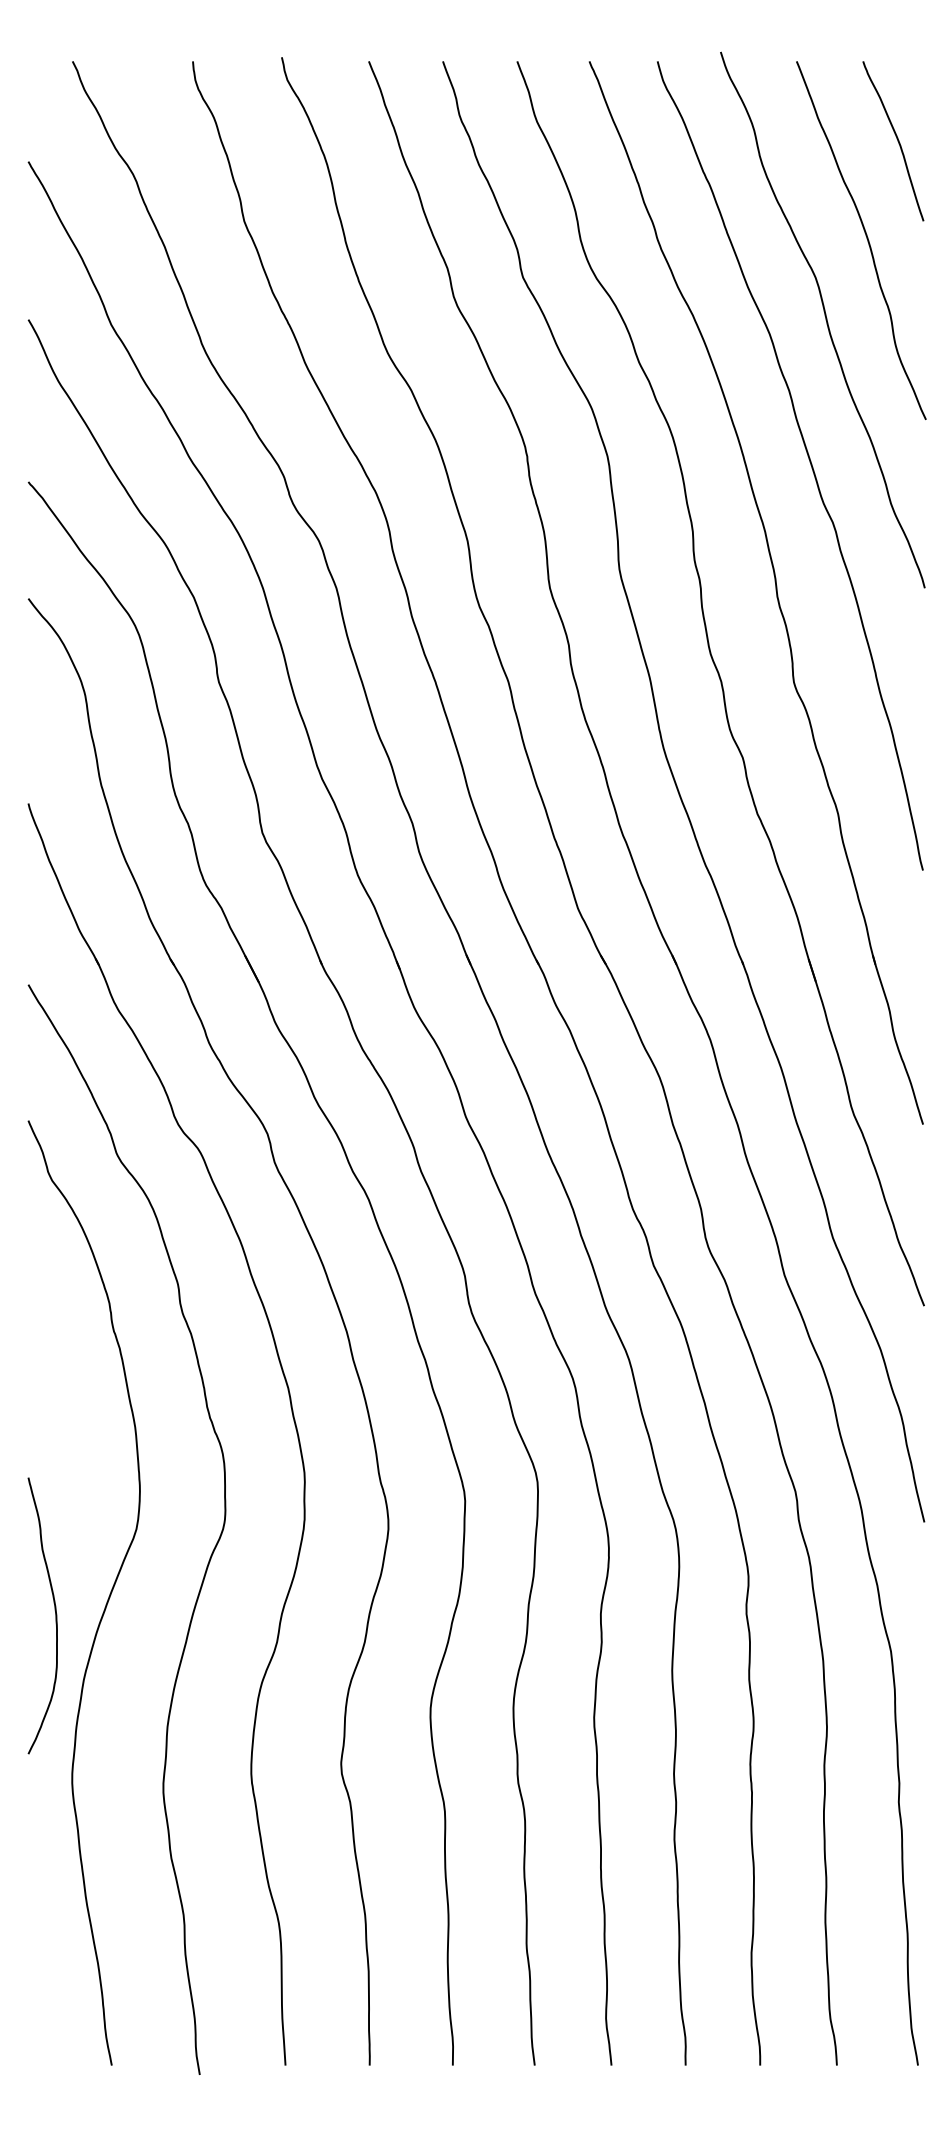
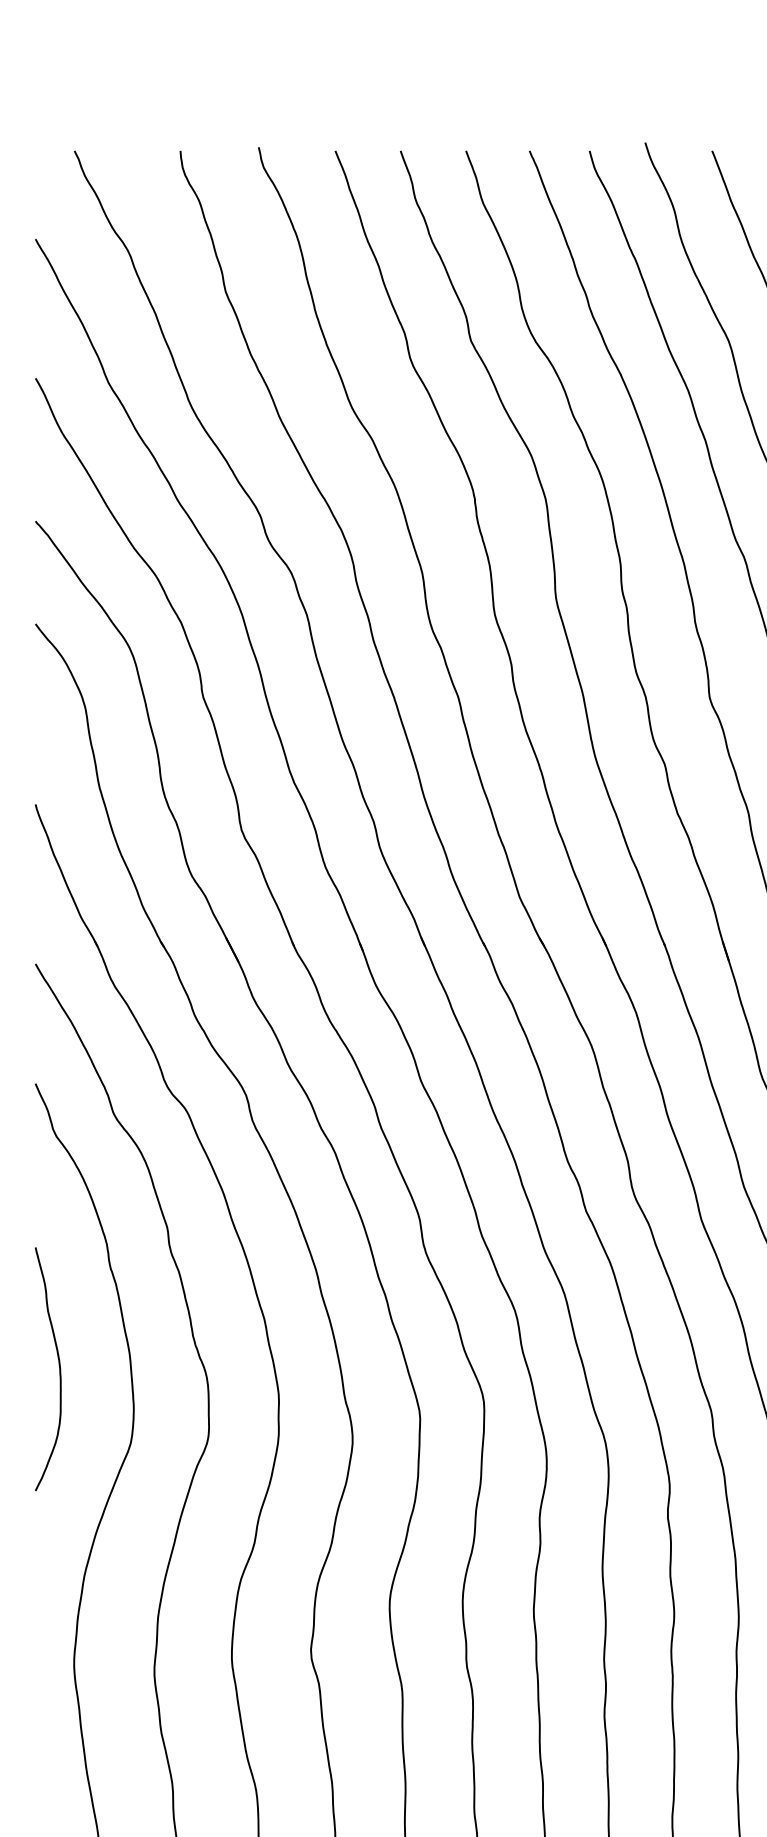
curve: (54, 1610) -> (58, 1364), moved

